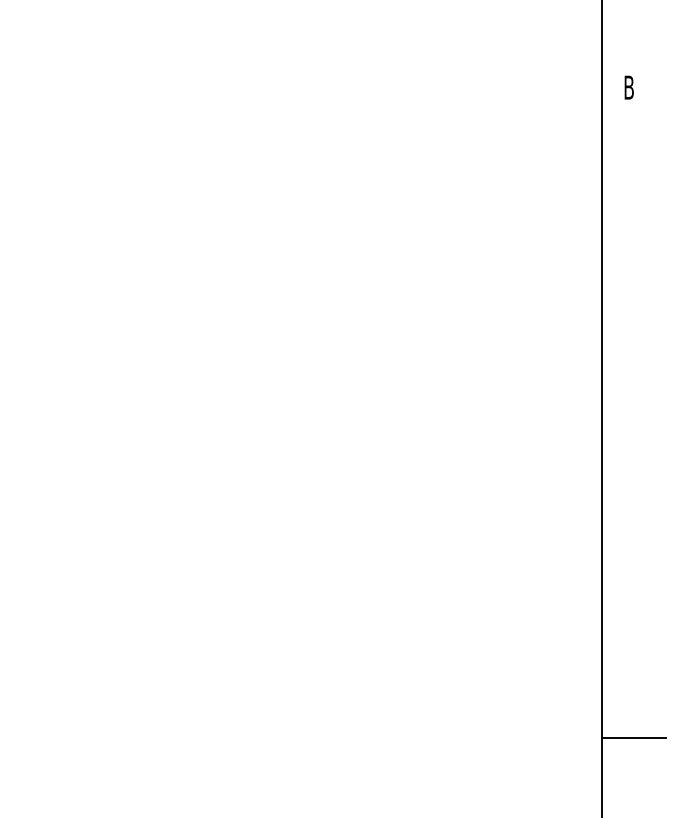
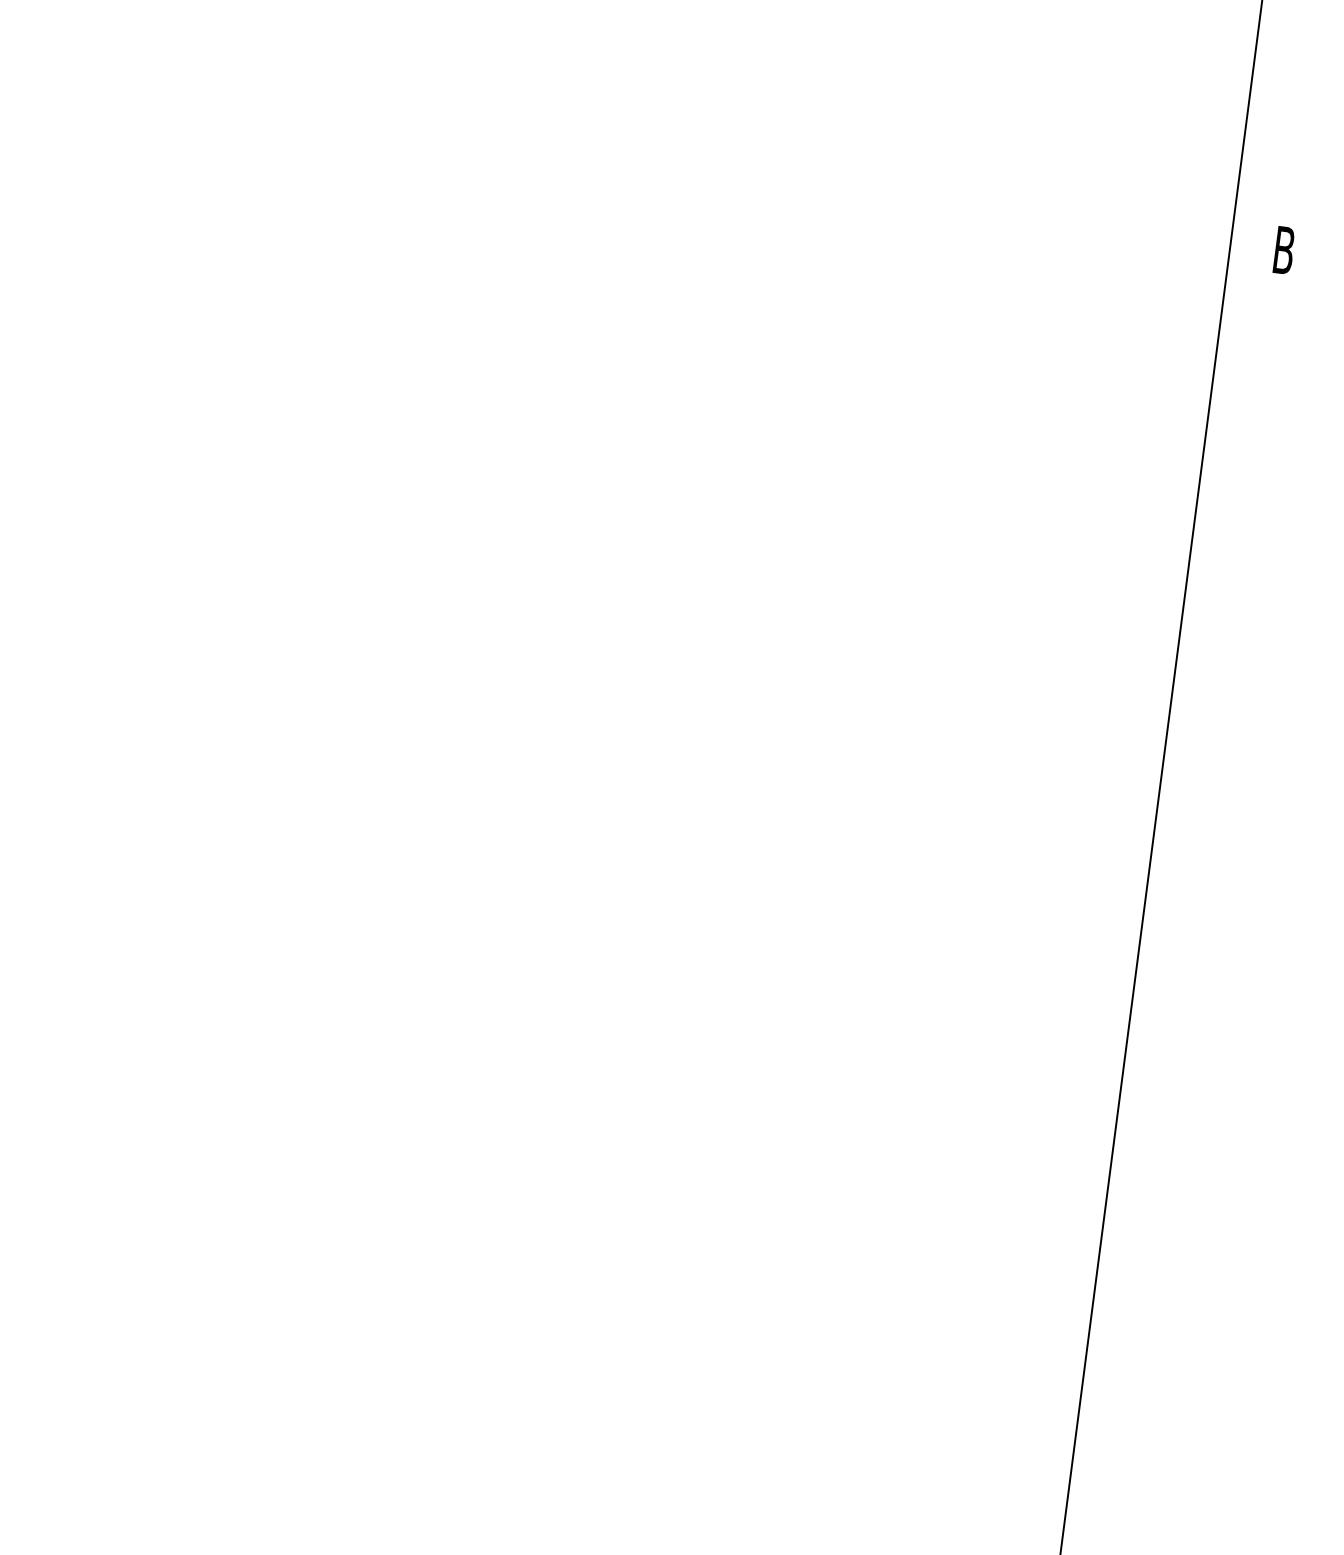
line: (633, 738) -> (1126, 1532), removed

